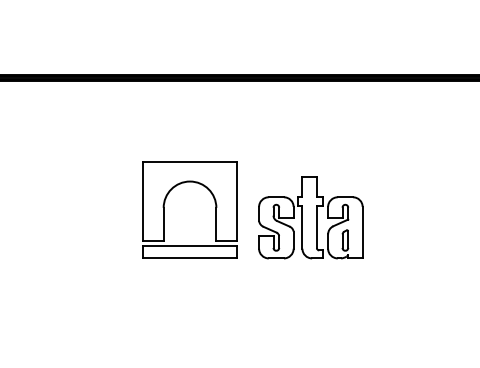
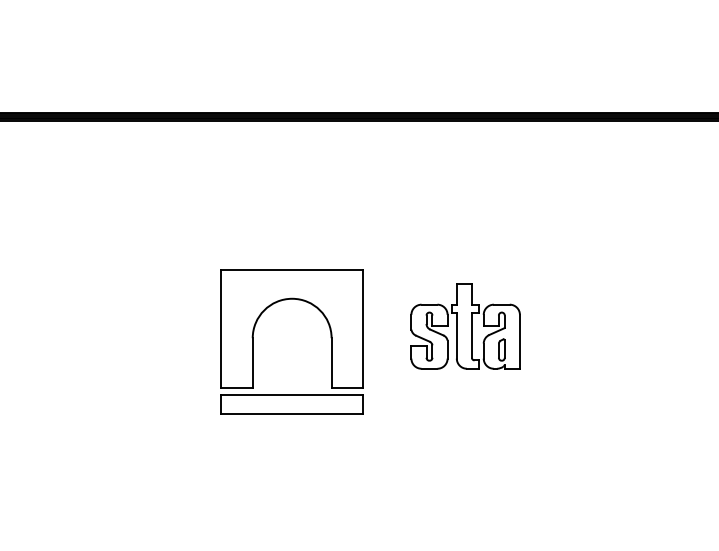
part: (165, 202) -> (255, 330), moved
part: (310, 217) -> (465, 325), size x0.7

